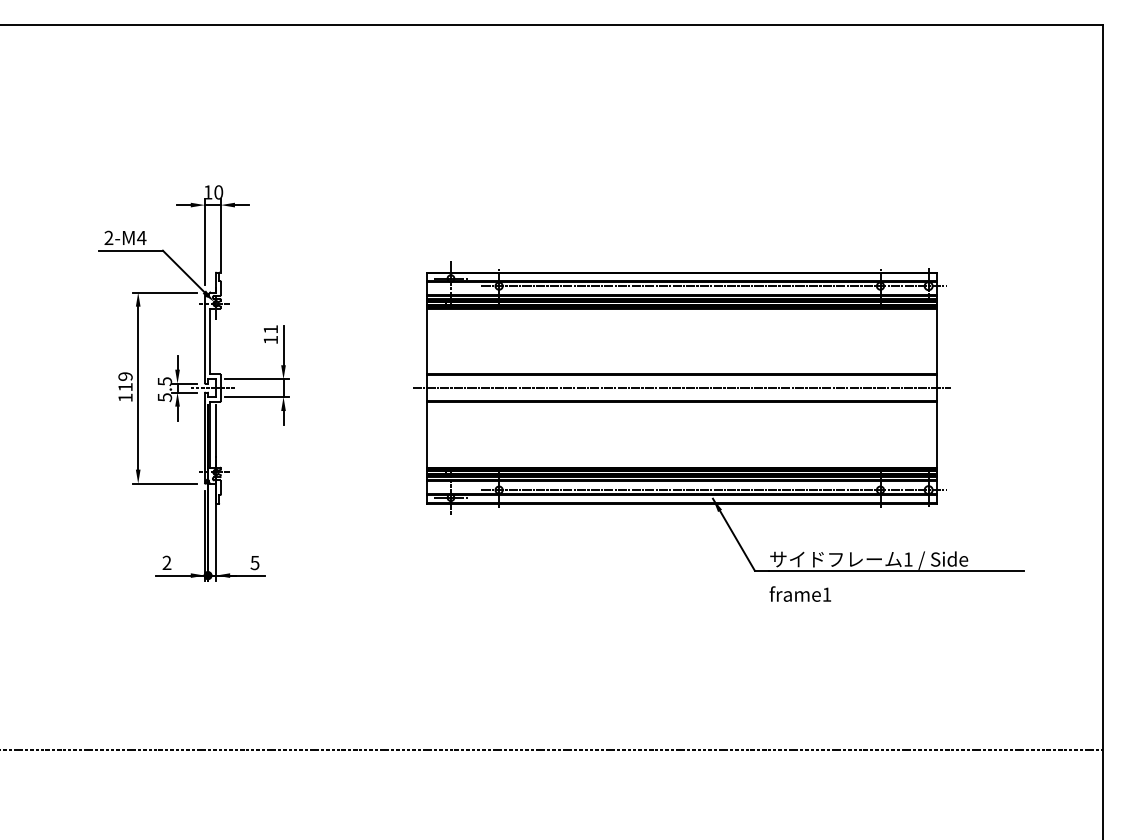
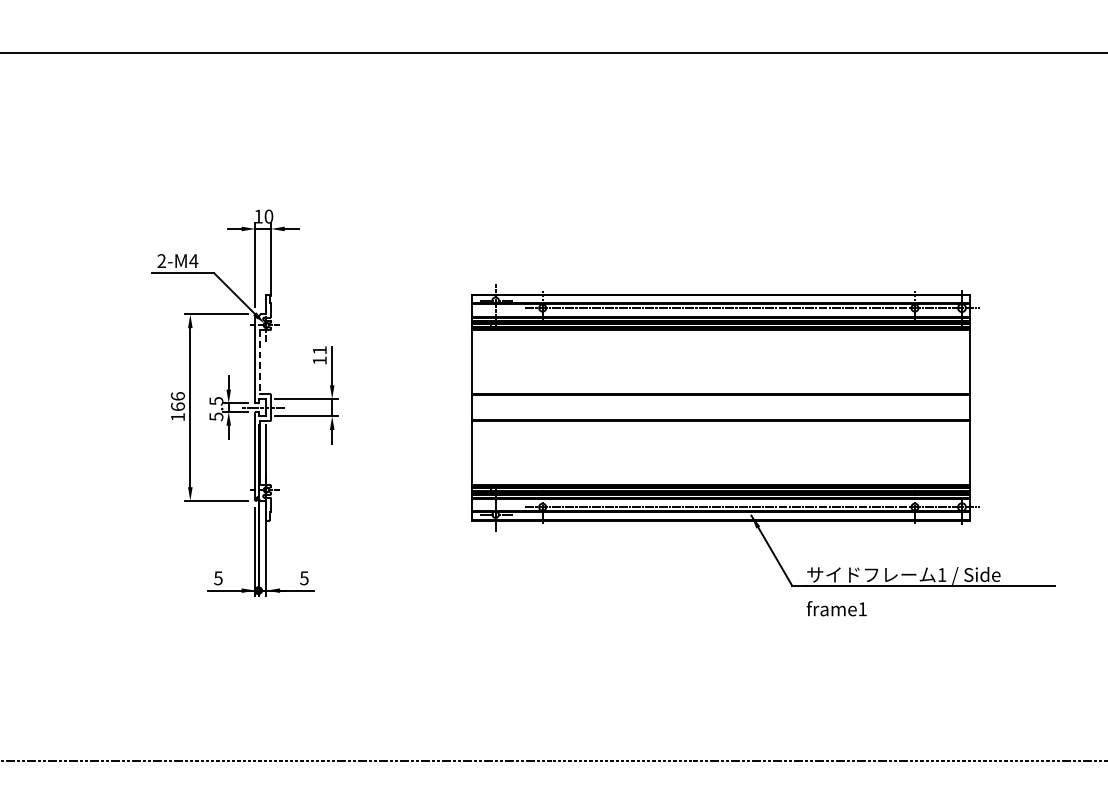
line: (209, 341) -> (259, 362), solid -> dashed
text: (125, 381) -> (177, 401), 119 -> 166
line: (681, 388) -> (720, 408), removed
text: (166, 562) -> (217, 577), 2 -> 5

